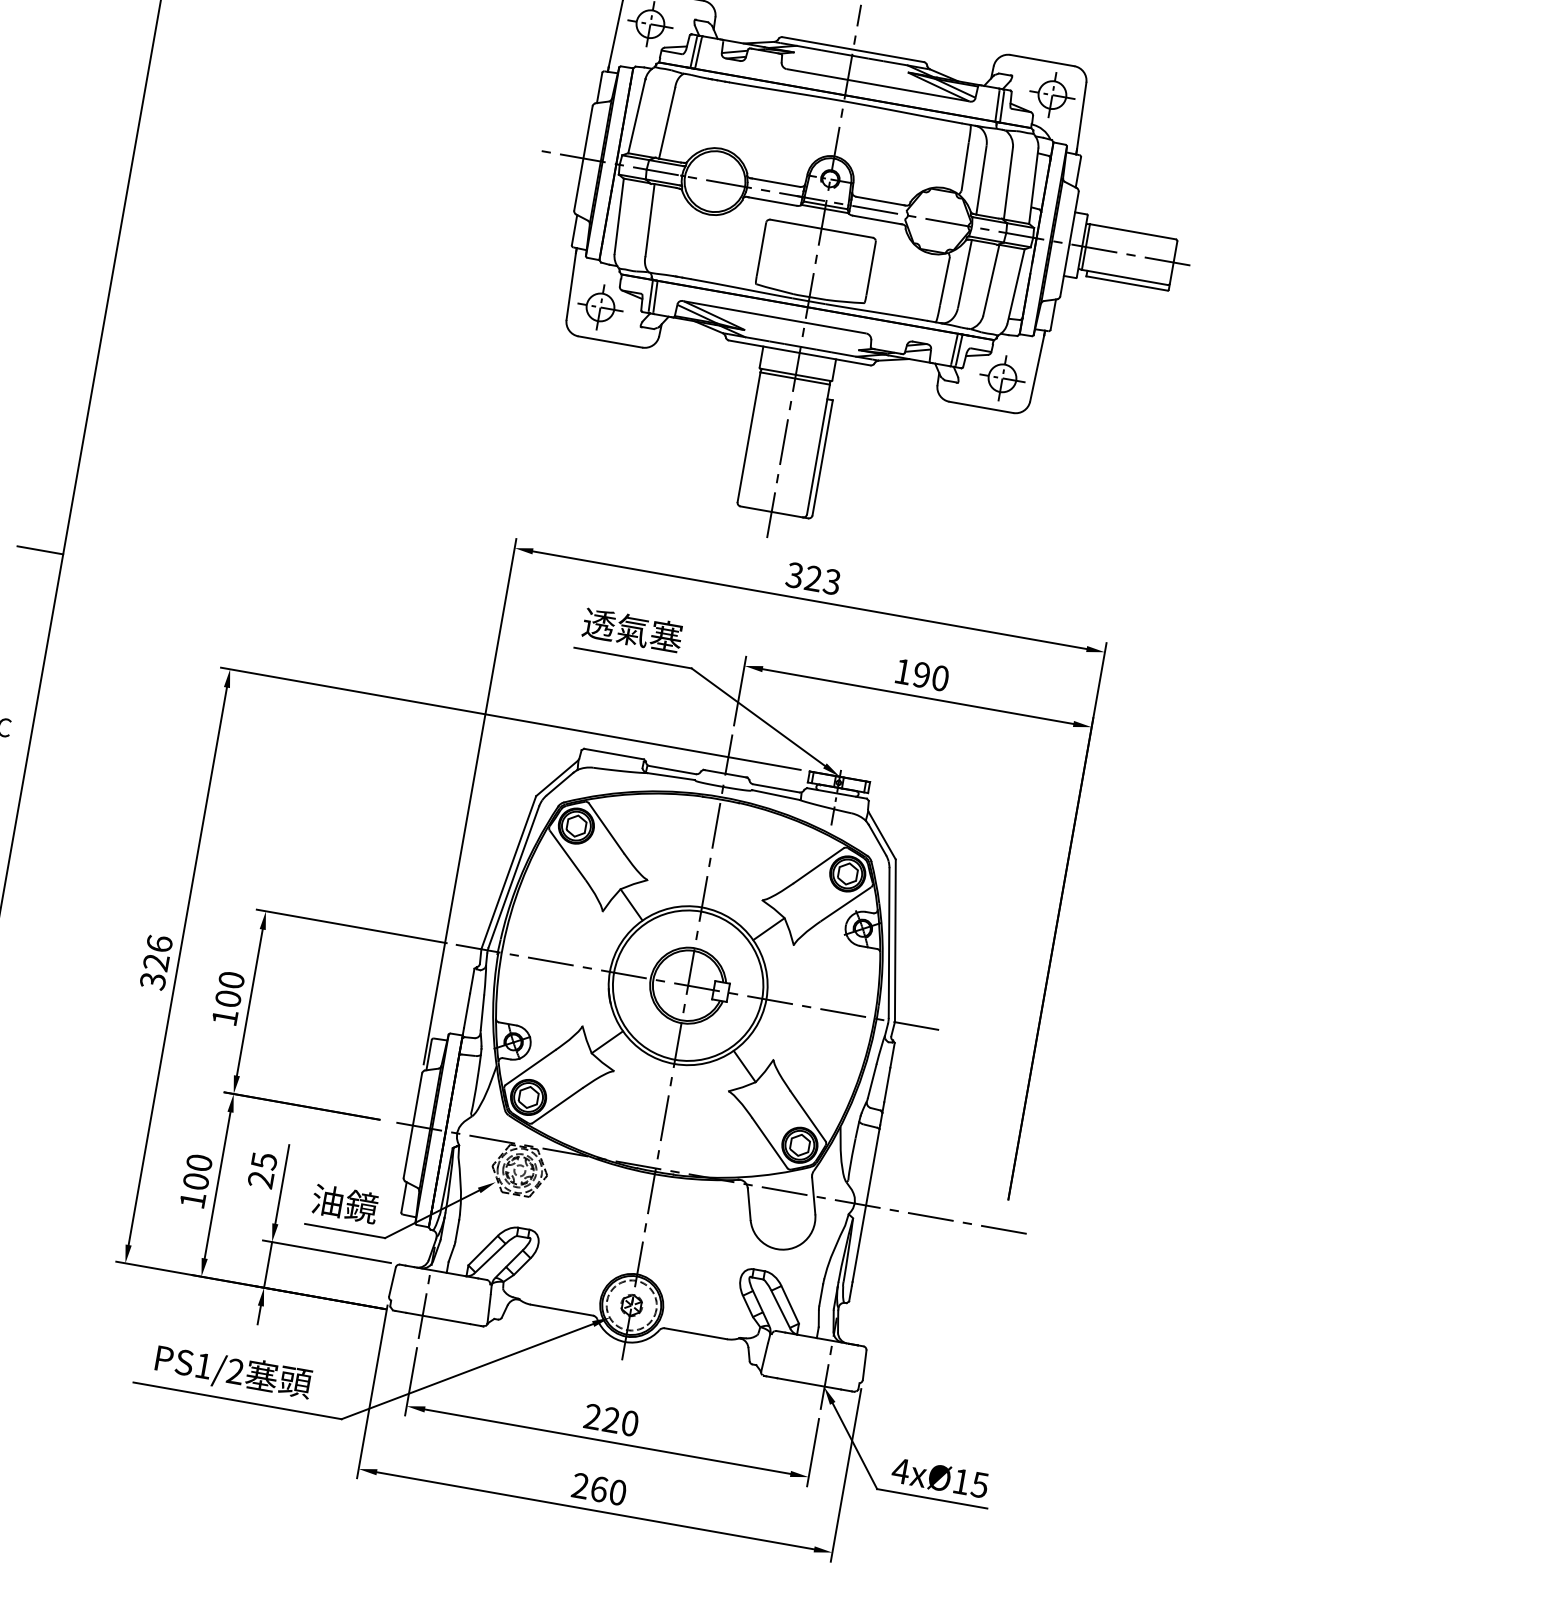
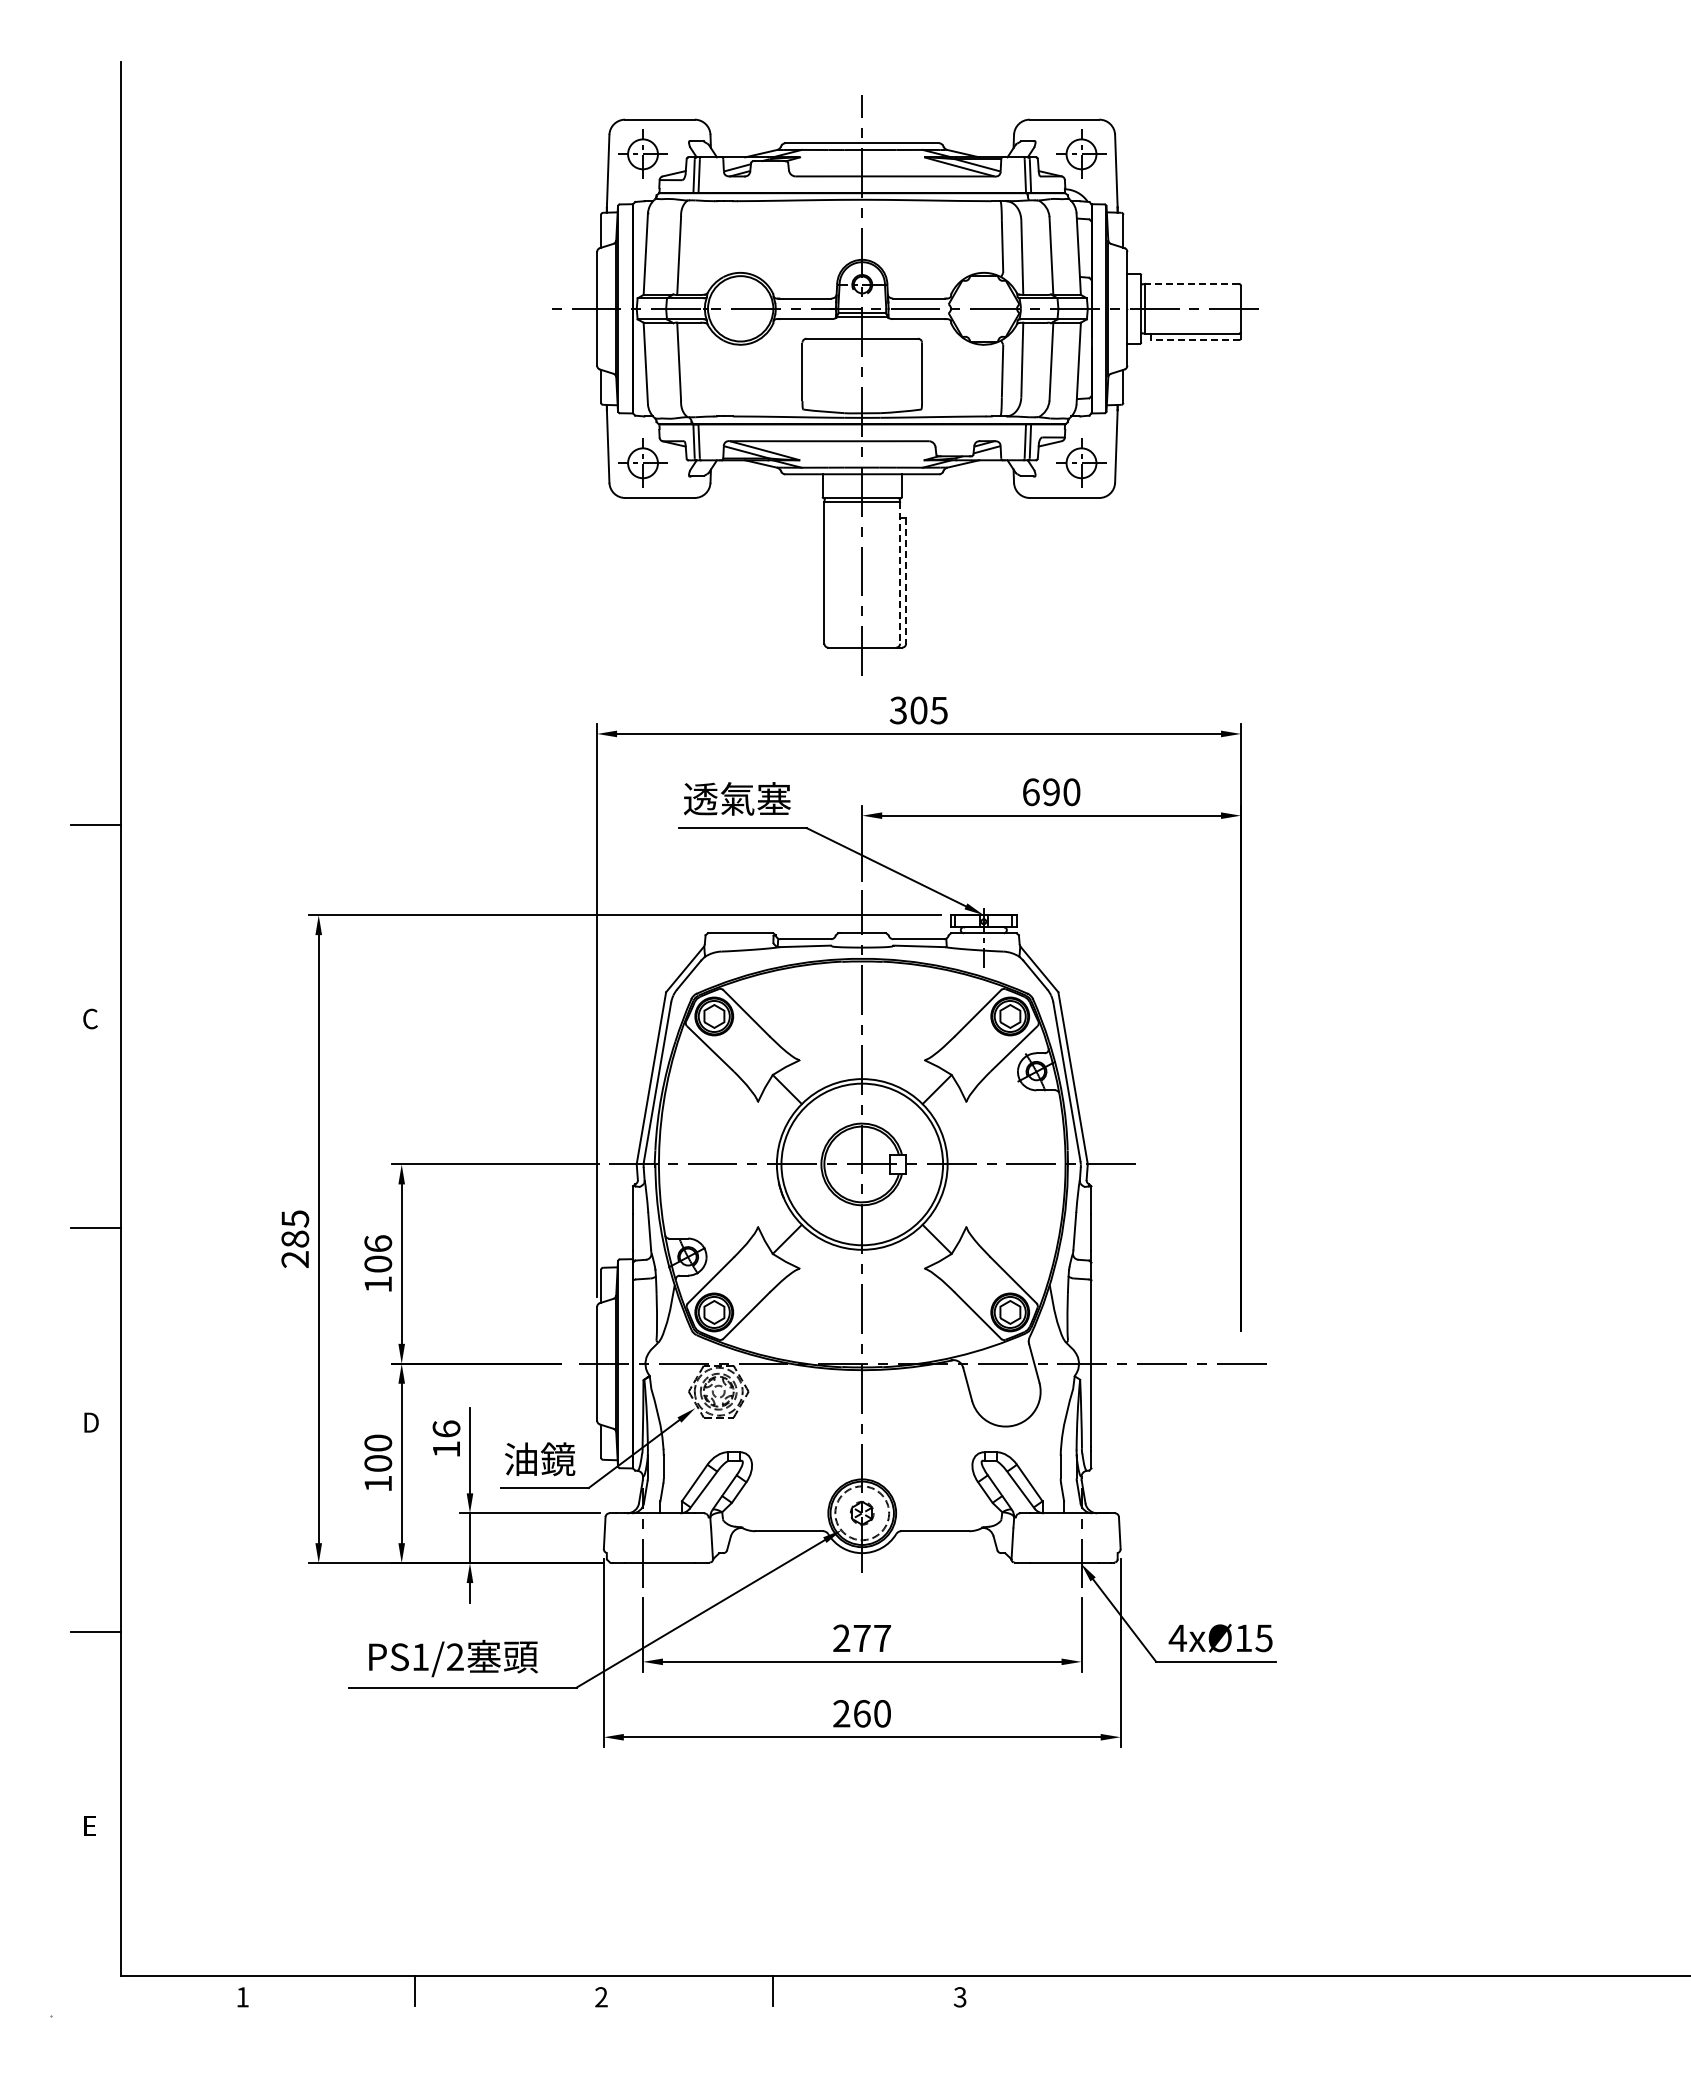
line: (1133, 231) -> (1192, 283), solid -> dashed
line: (1127, 283) -> (1195, 339), solid -> dashed
line: (818, 449) -> (900, 572), solid -> dashed
line: (823, 457) -> (906, 580), solid -> dashed
text: (822, 580) -> (928, 710), 323 -> 305
text: (903, 672) -> (1031, 792), 190 -> 690
text: (156, 962) -> (295, 1239), 326 -> 285
text: (231, 979) -> (378, 1243), 100 -> 106
text: (262, 1169) -> (446, 1438), 25 -> 16
text: (620, 1421) -> (872, 1638), 220 -> 277

